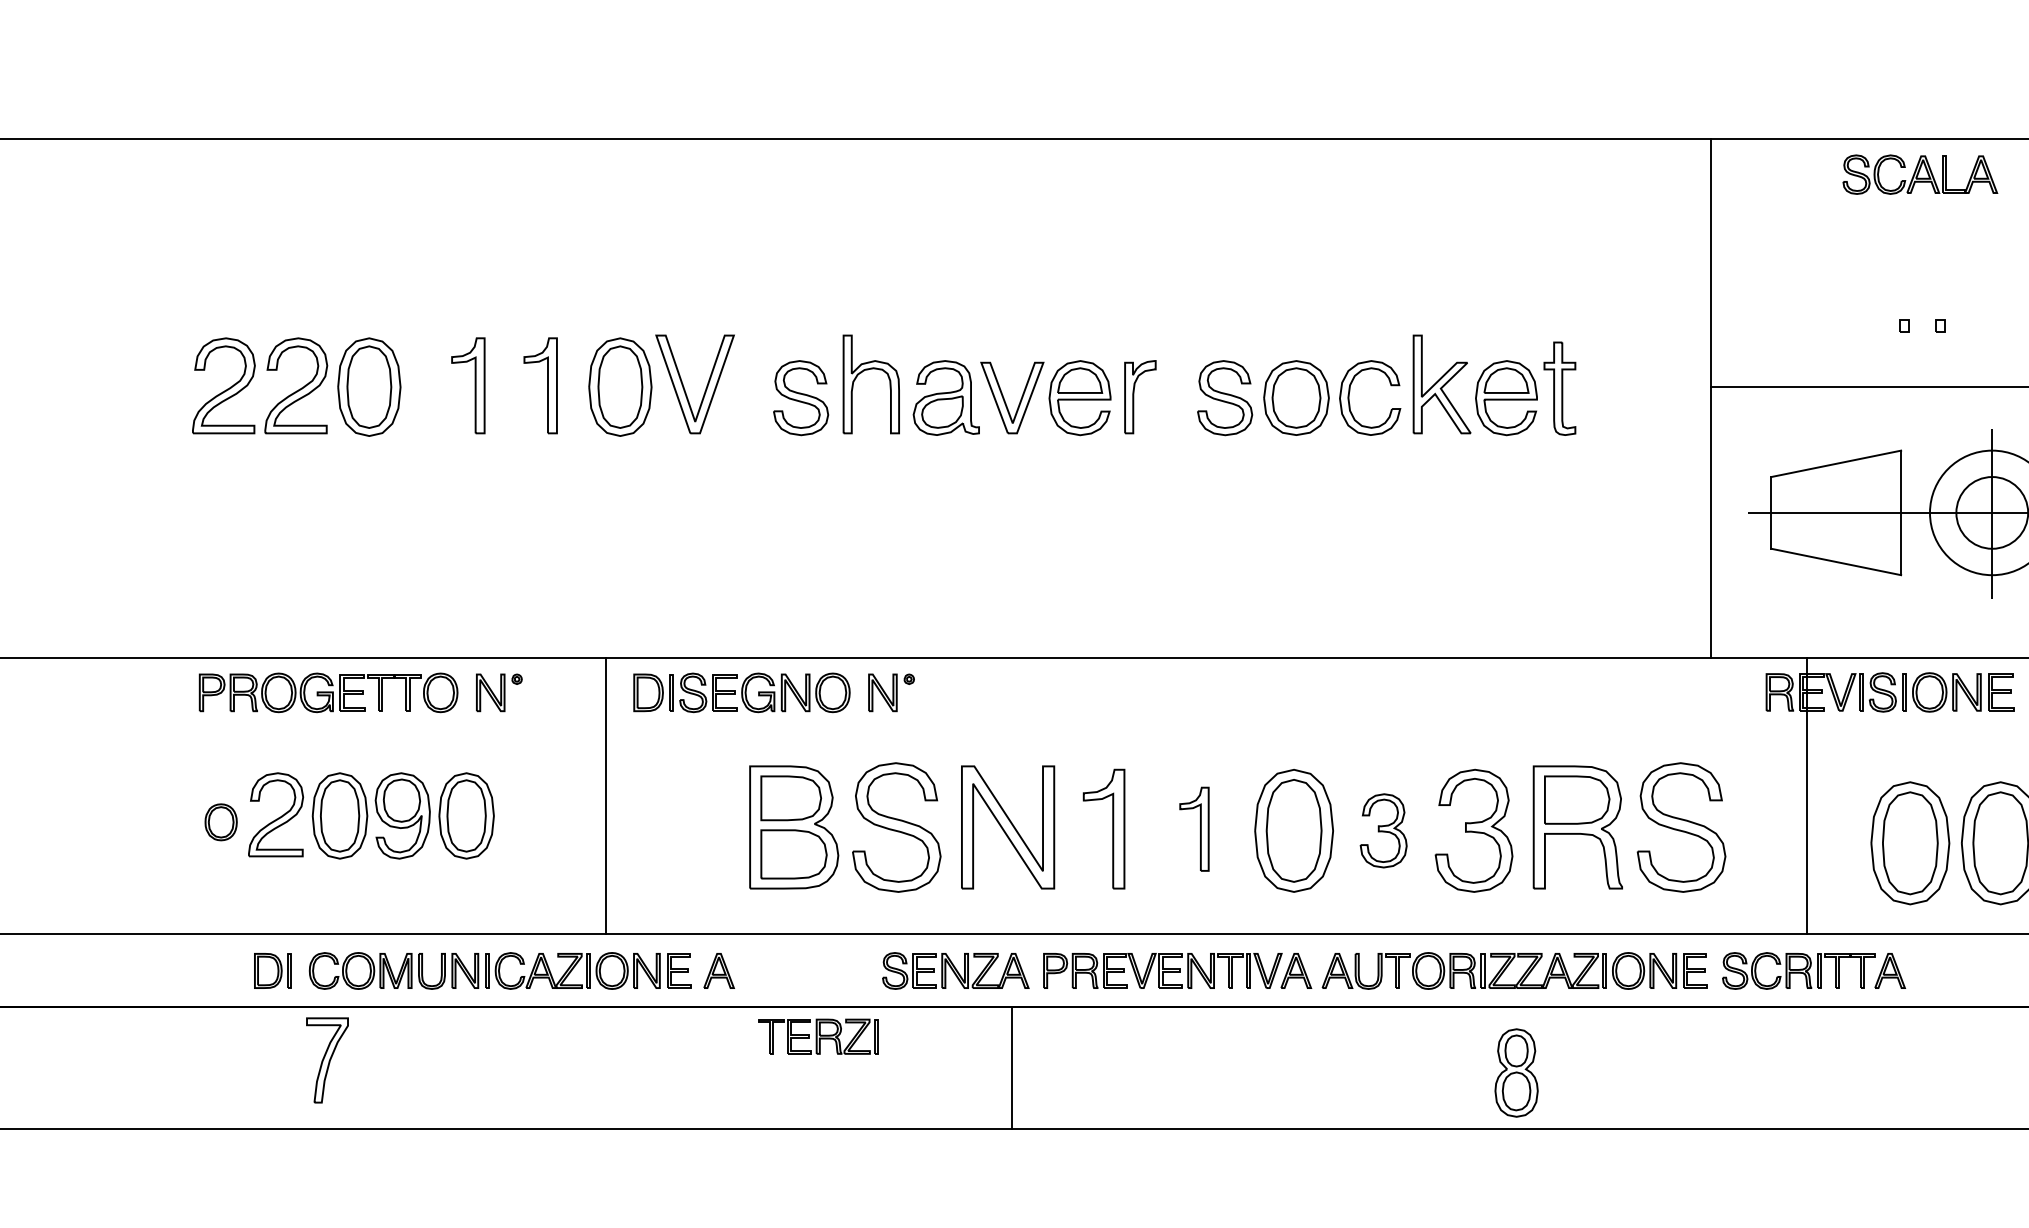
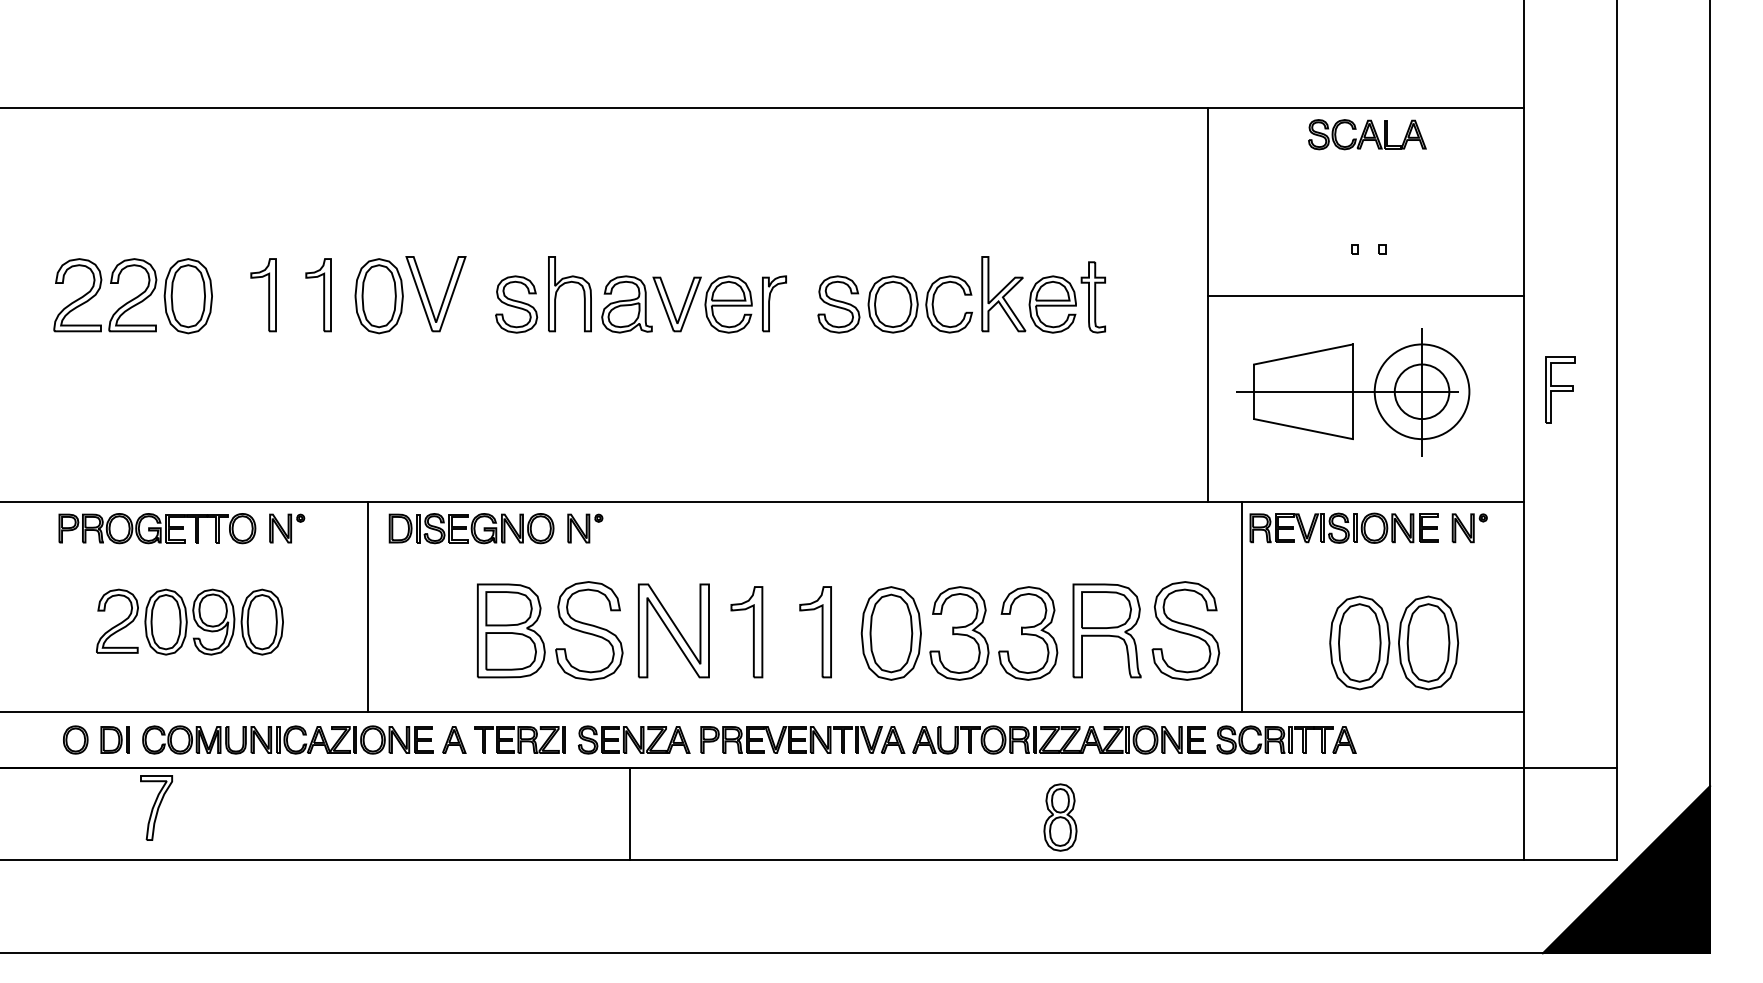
line: (1806, 795) -> (1241, 606), moved
part: (220, 821) -> (75, 739), moved
part: (1194, 829) -> (815, 632), size x1.43
part: (1383, 830) -> (959, 633), size x1.67
part: (818, 1036) -> (519, 739), moved
line: (1012, 1067) -> (630, 813), moved

